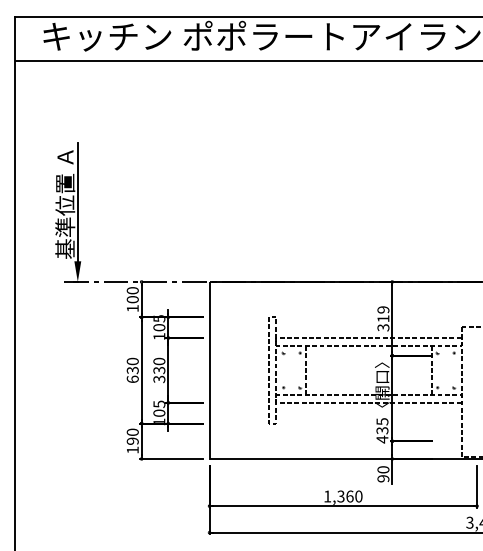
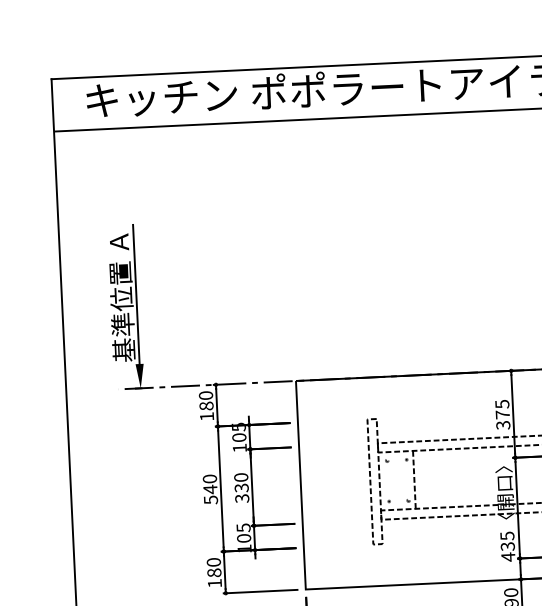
text: (132, 299) -> (206, 405), 100 -> 180
text: (383, 314) -> (502, 409), 319 -> 375
text: (132, 374) -> (210, 494), 630 -> 540
text: (132, 440) -> (213, 572), 190 -> 180

